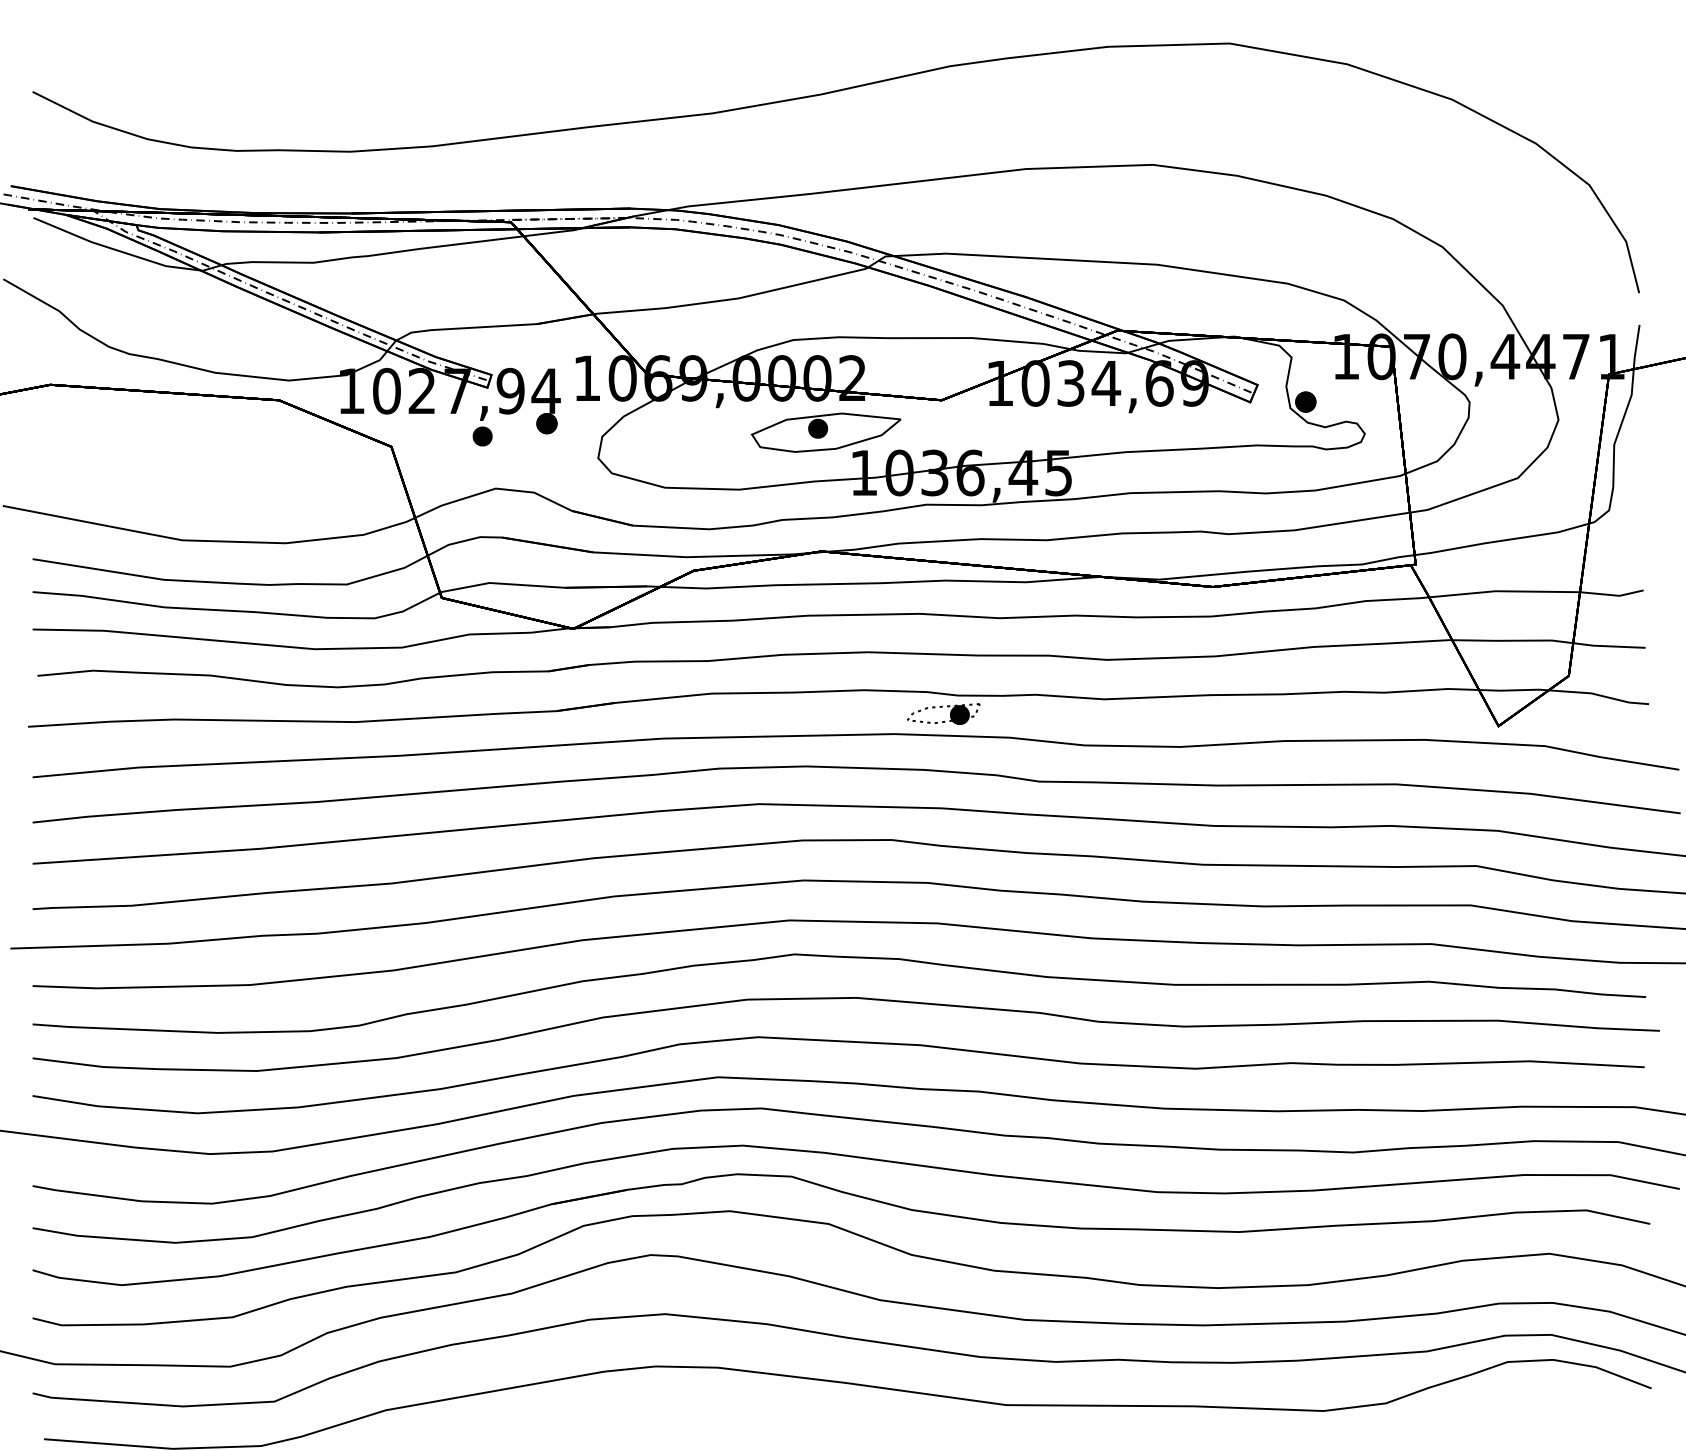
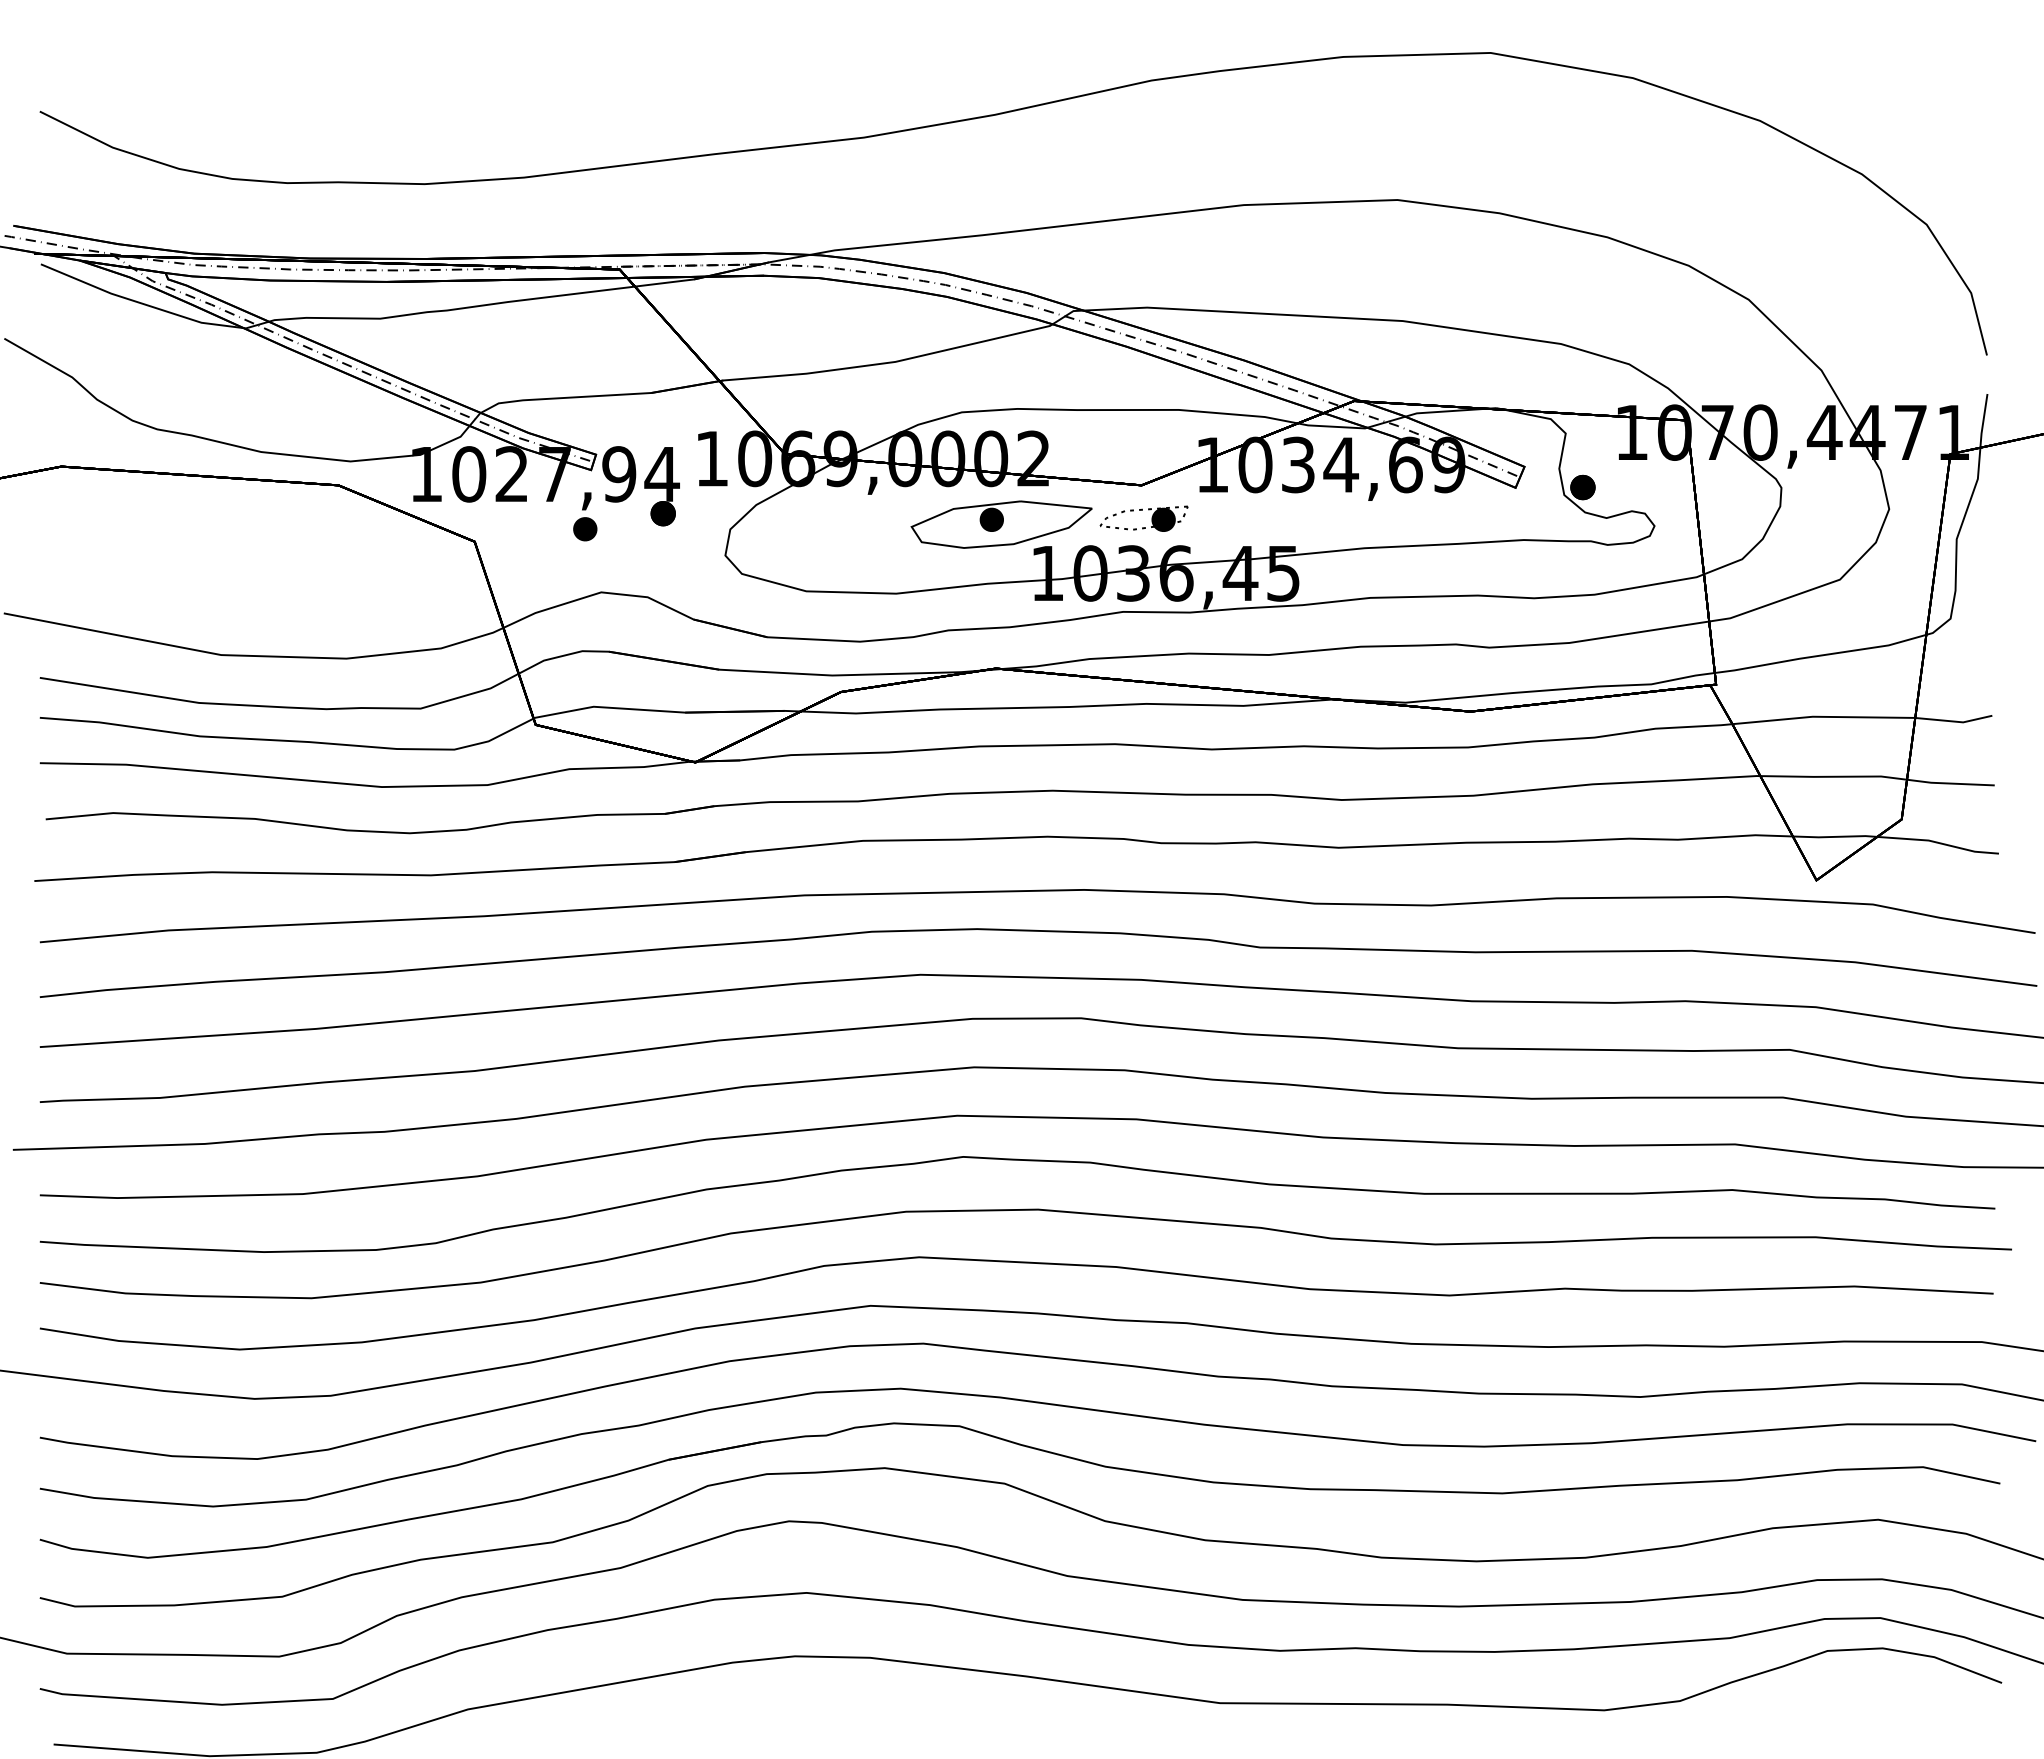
part: (949, 713) -> (1151, 518), moved

